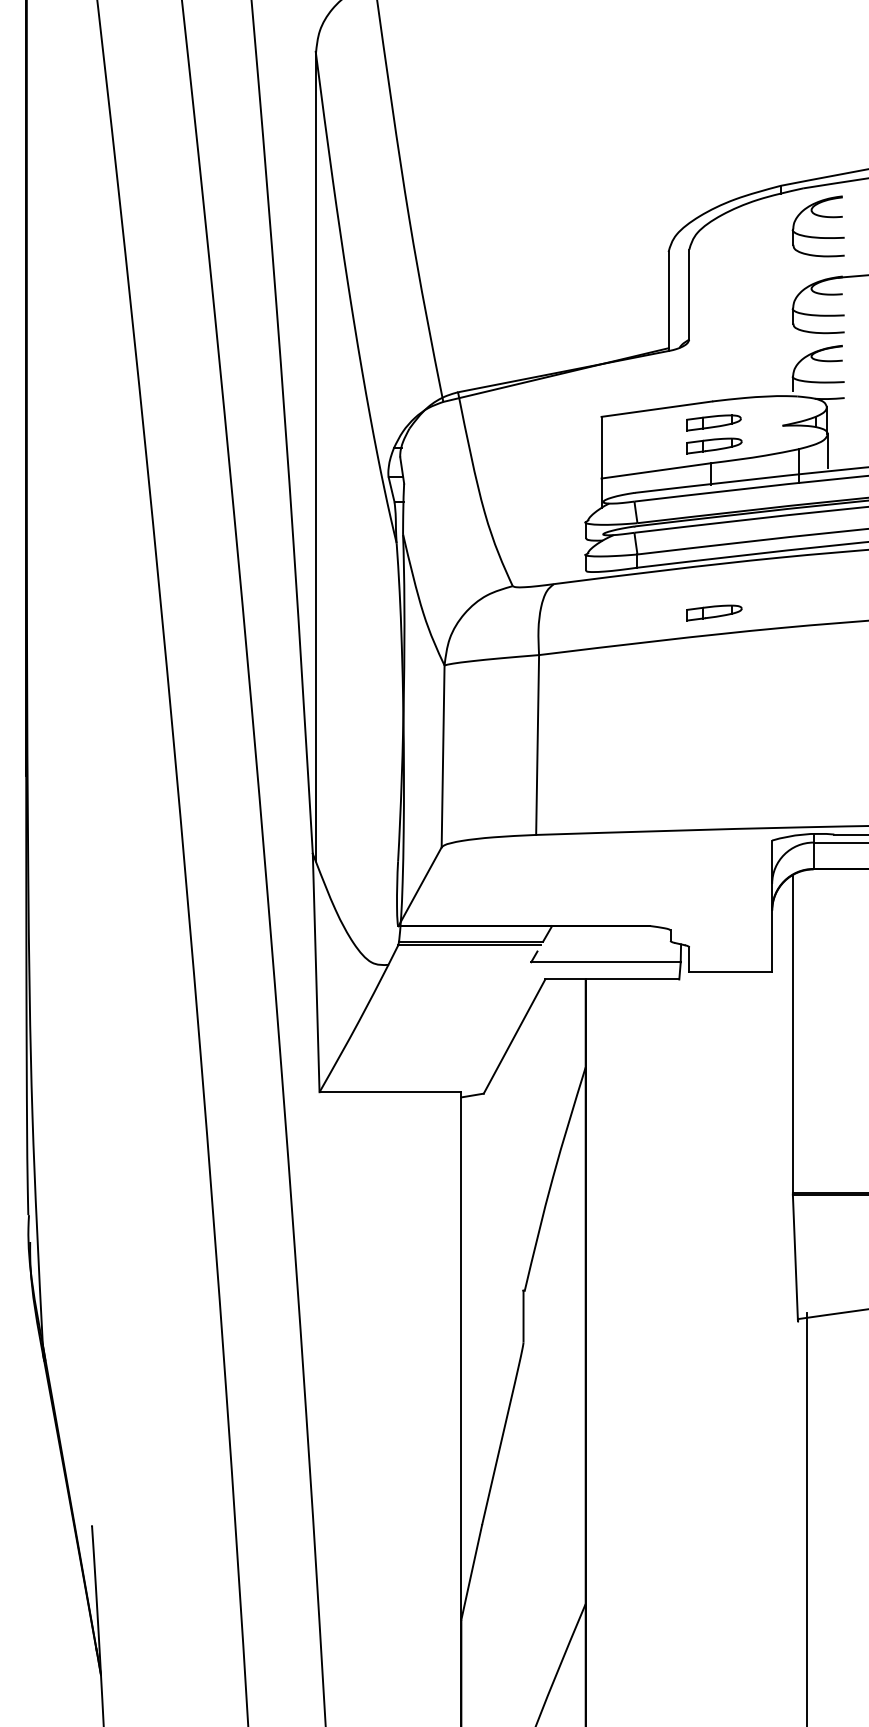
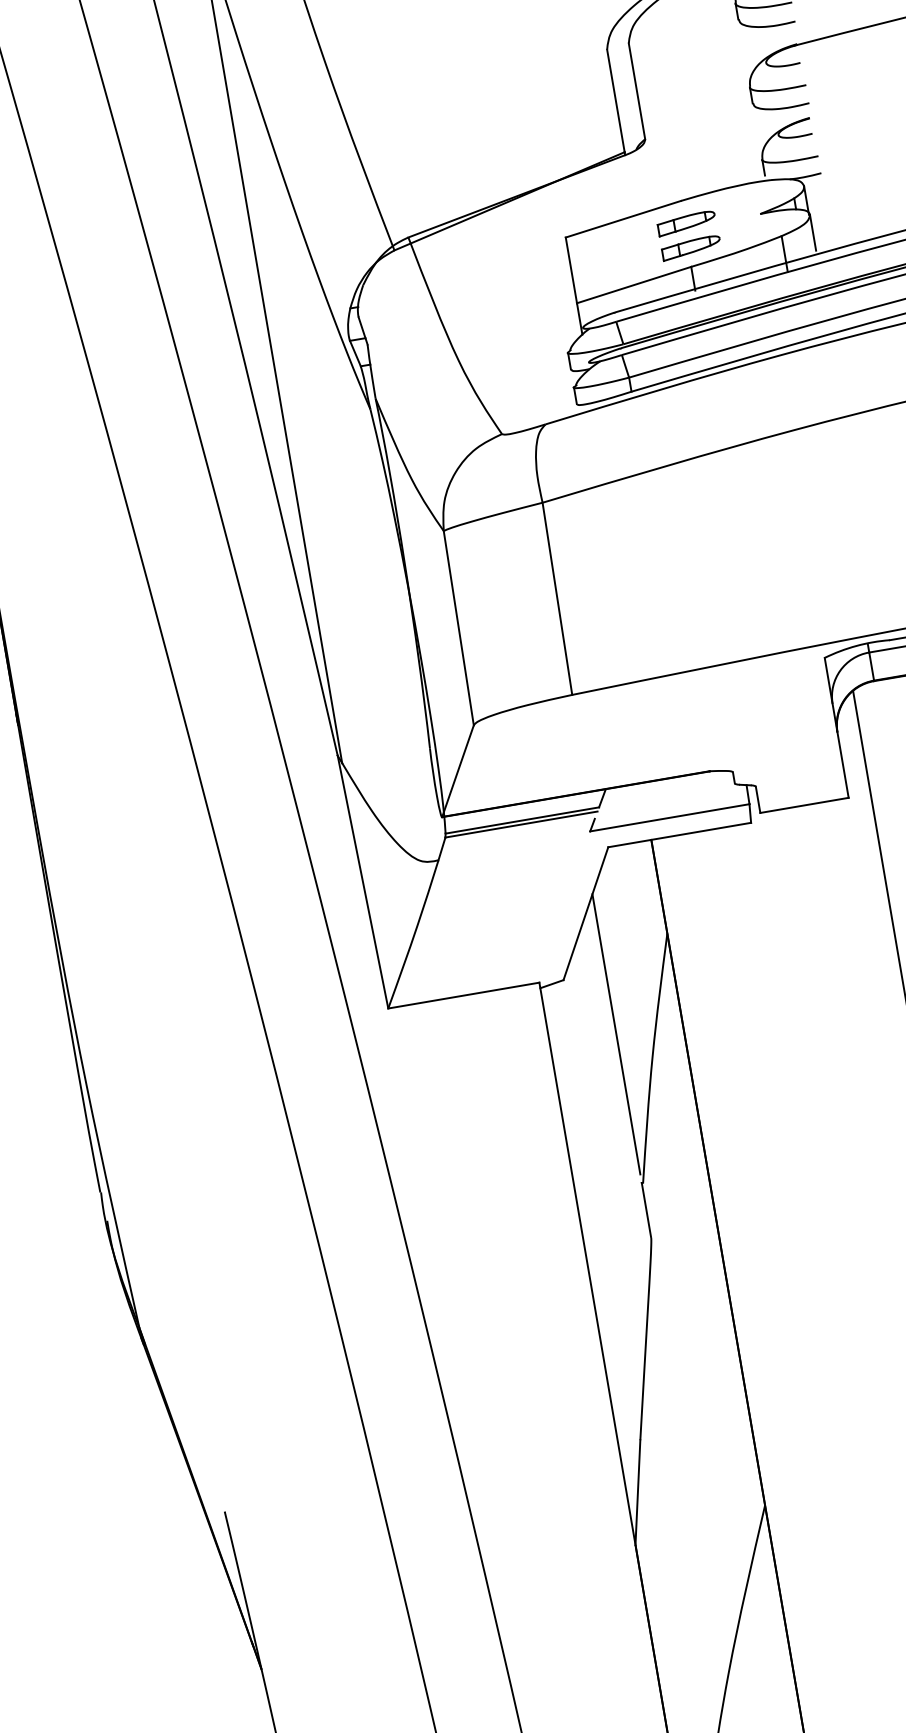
part: (714, 612) -> (721, 425), removed
line: (523, 1150) -> (616, 1033), added

